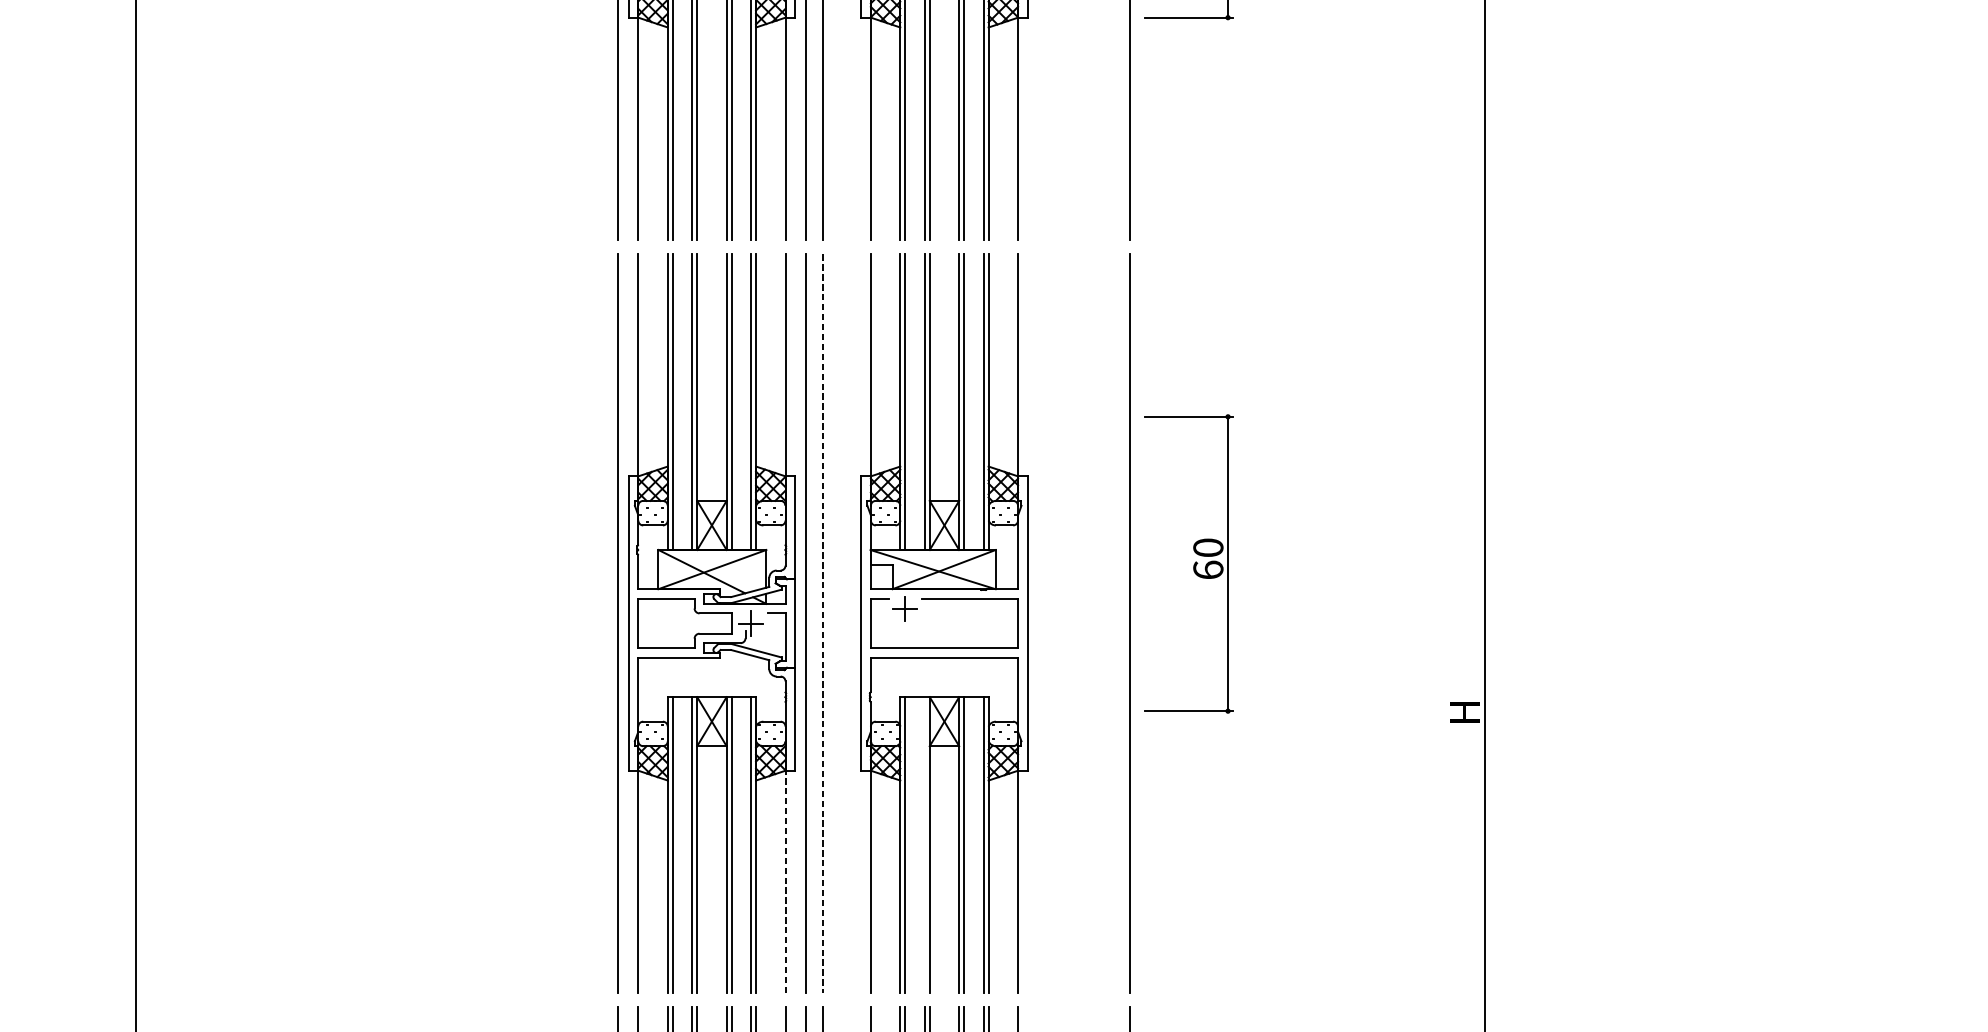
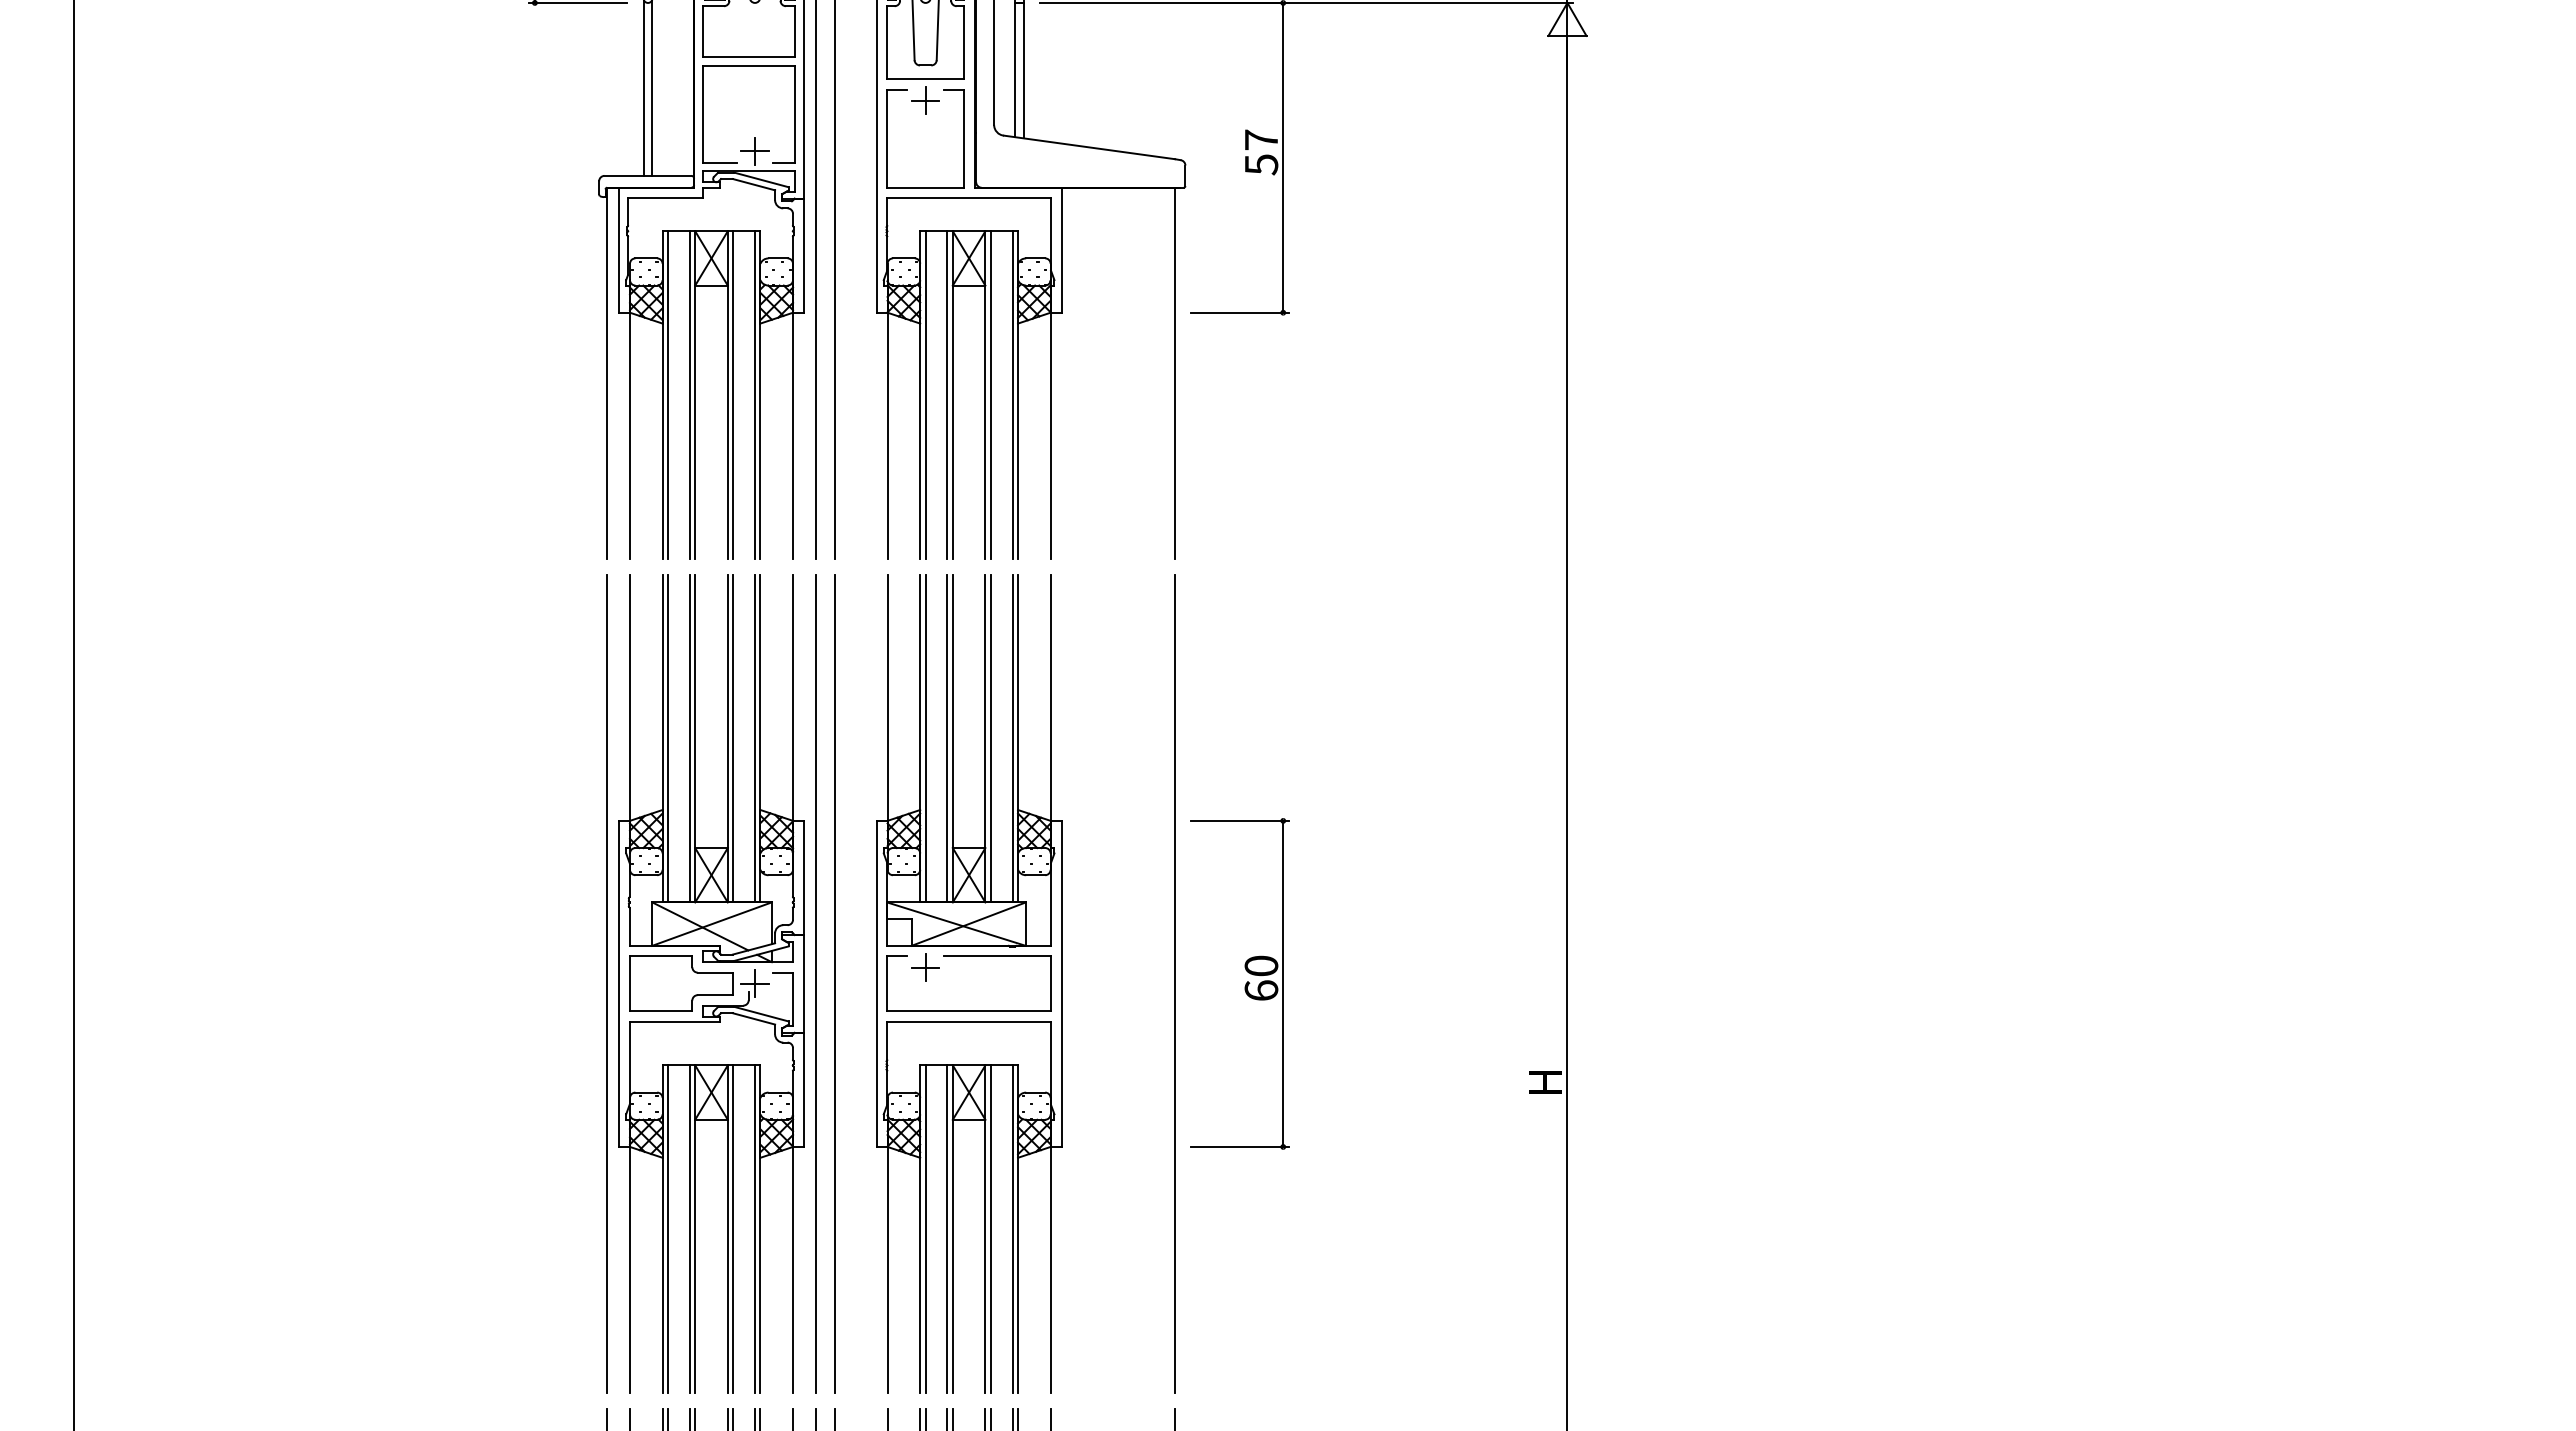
part: (1188, 563) -> (1239, 983), moved
line: (822, 623) -> (834, 983), dashed -> solid
line: (924, 844) -> (947, 1228), added
line: (785, 881) -> (793, 1269), dashed -> solid

